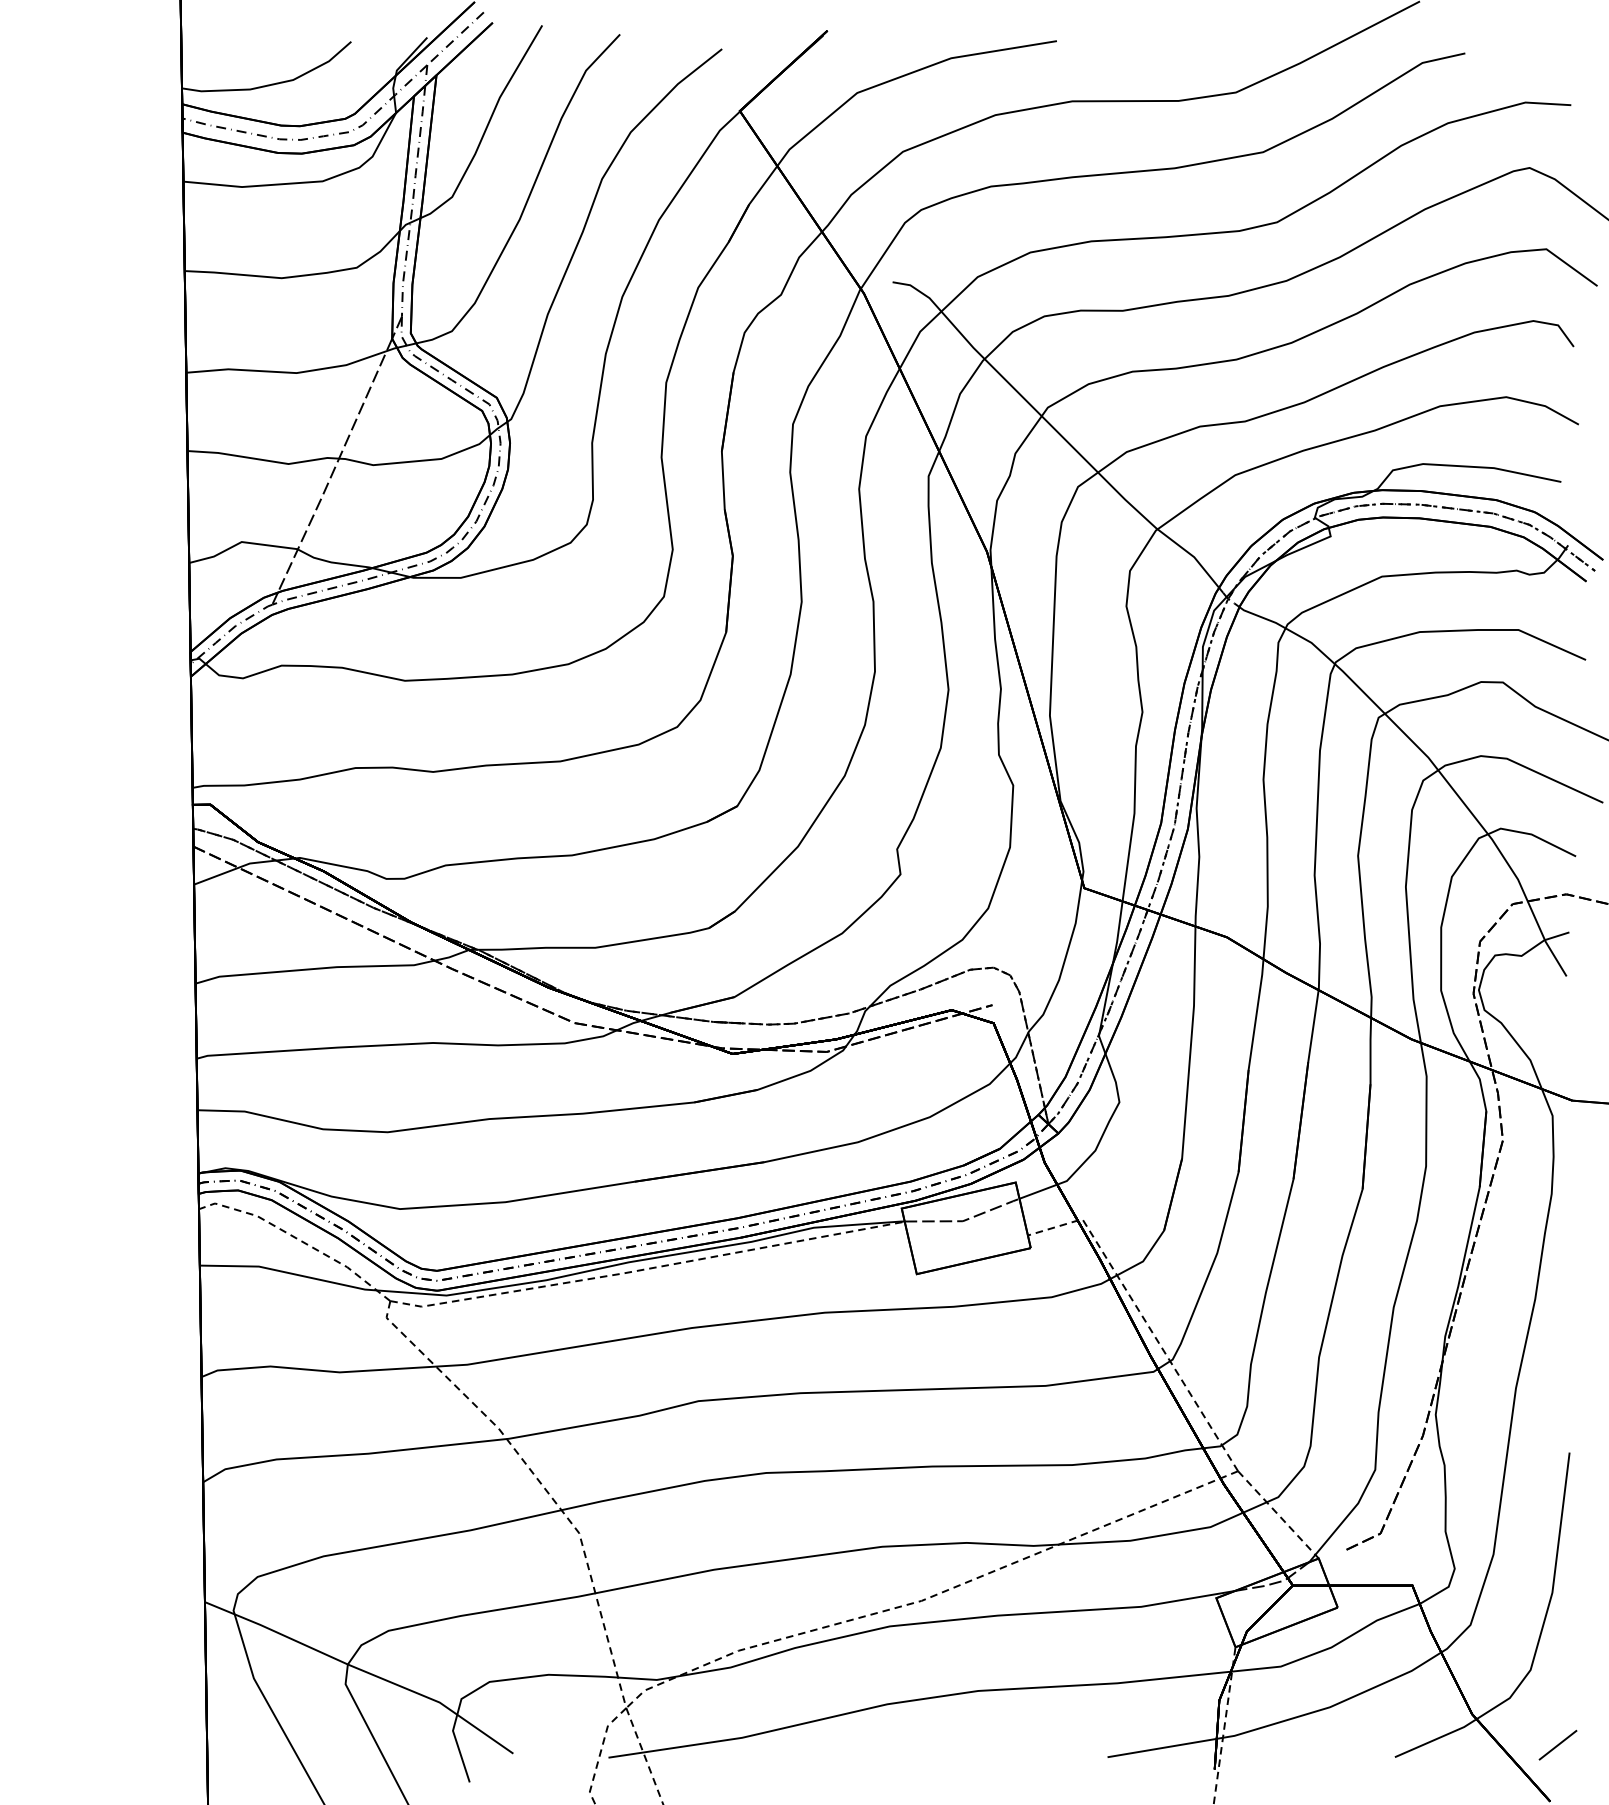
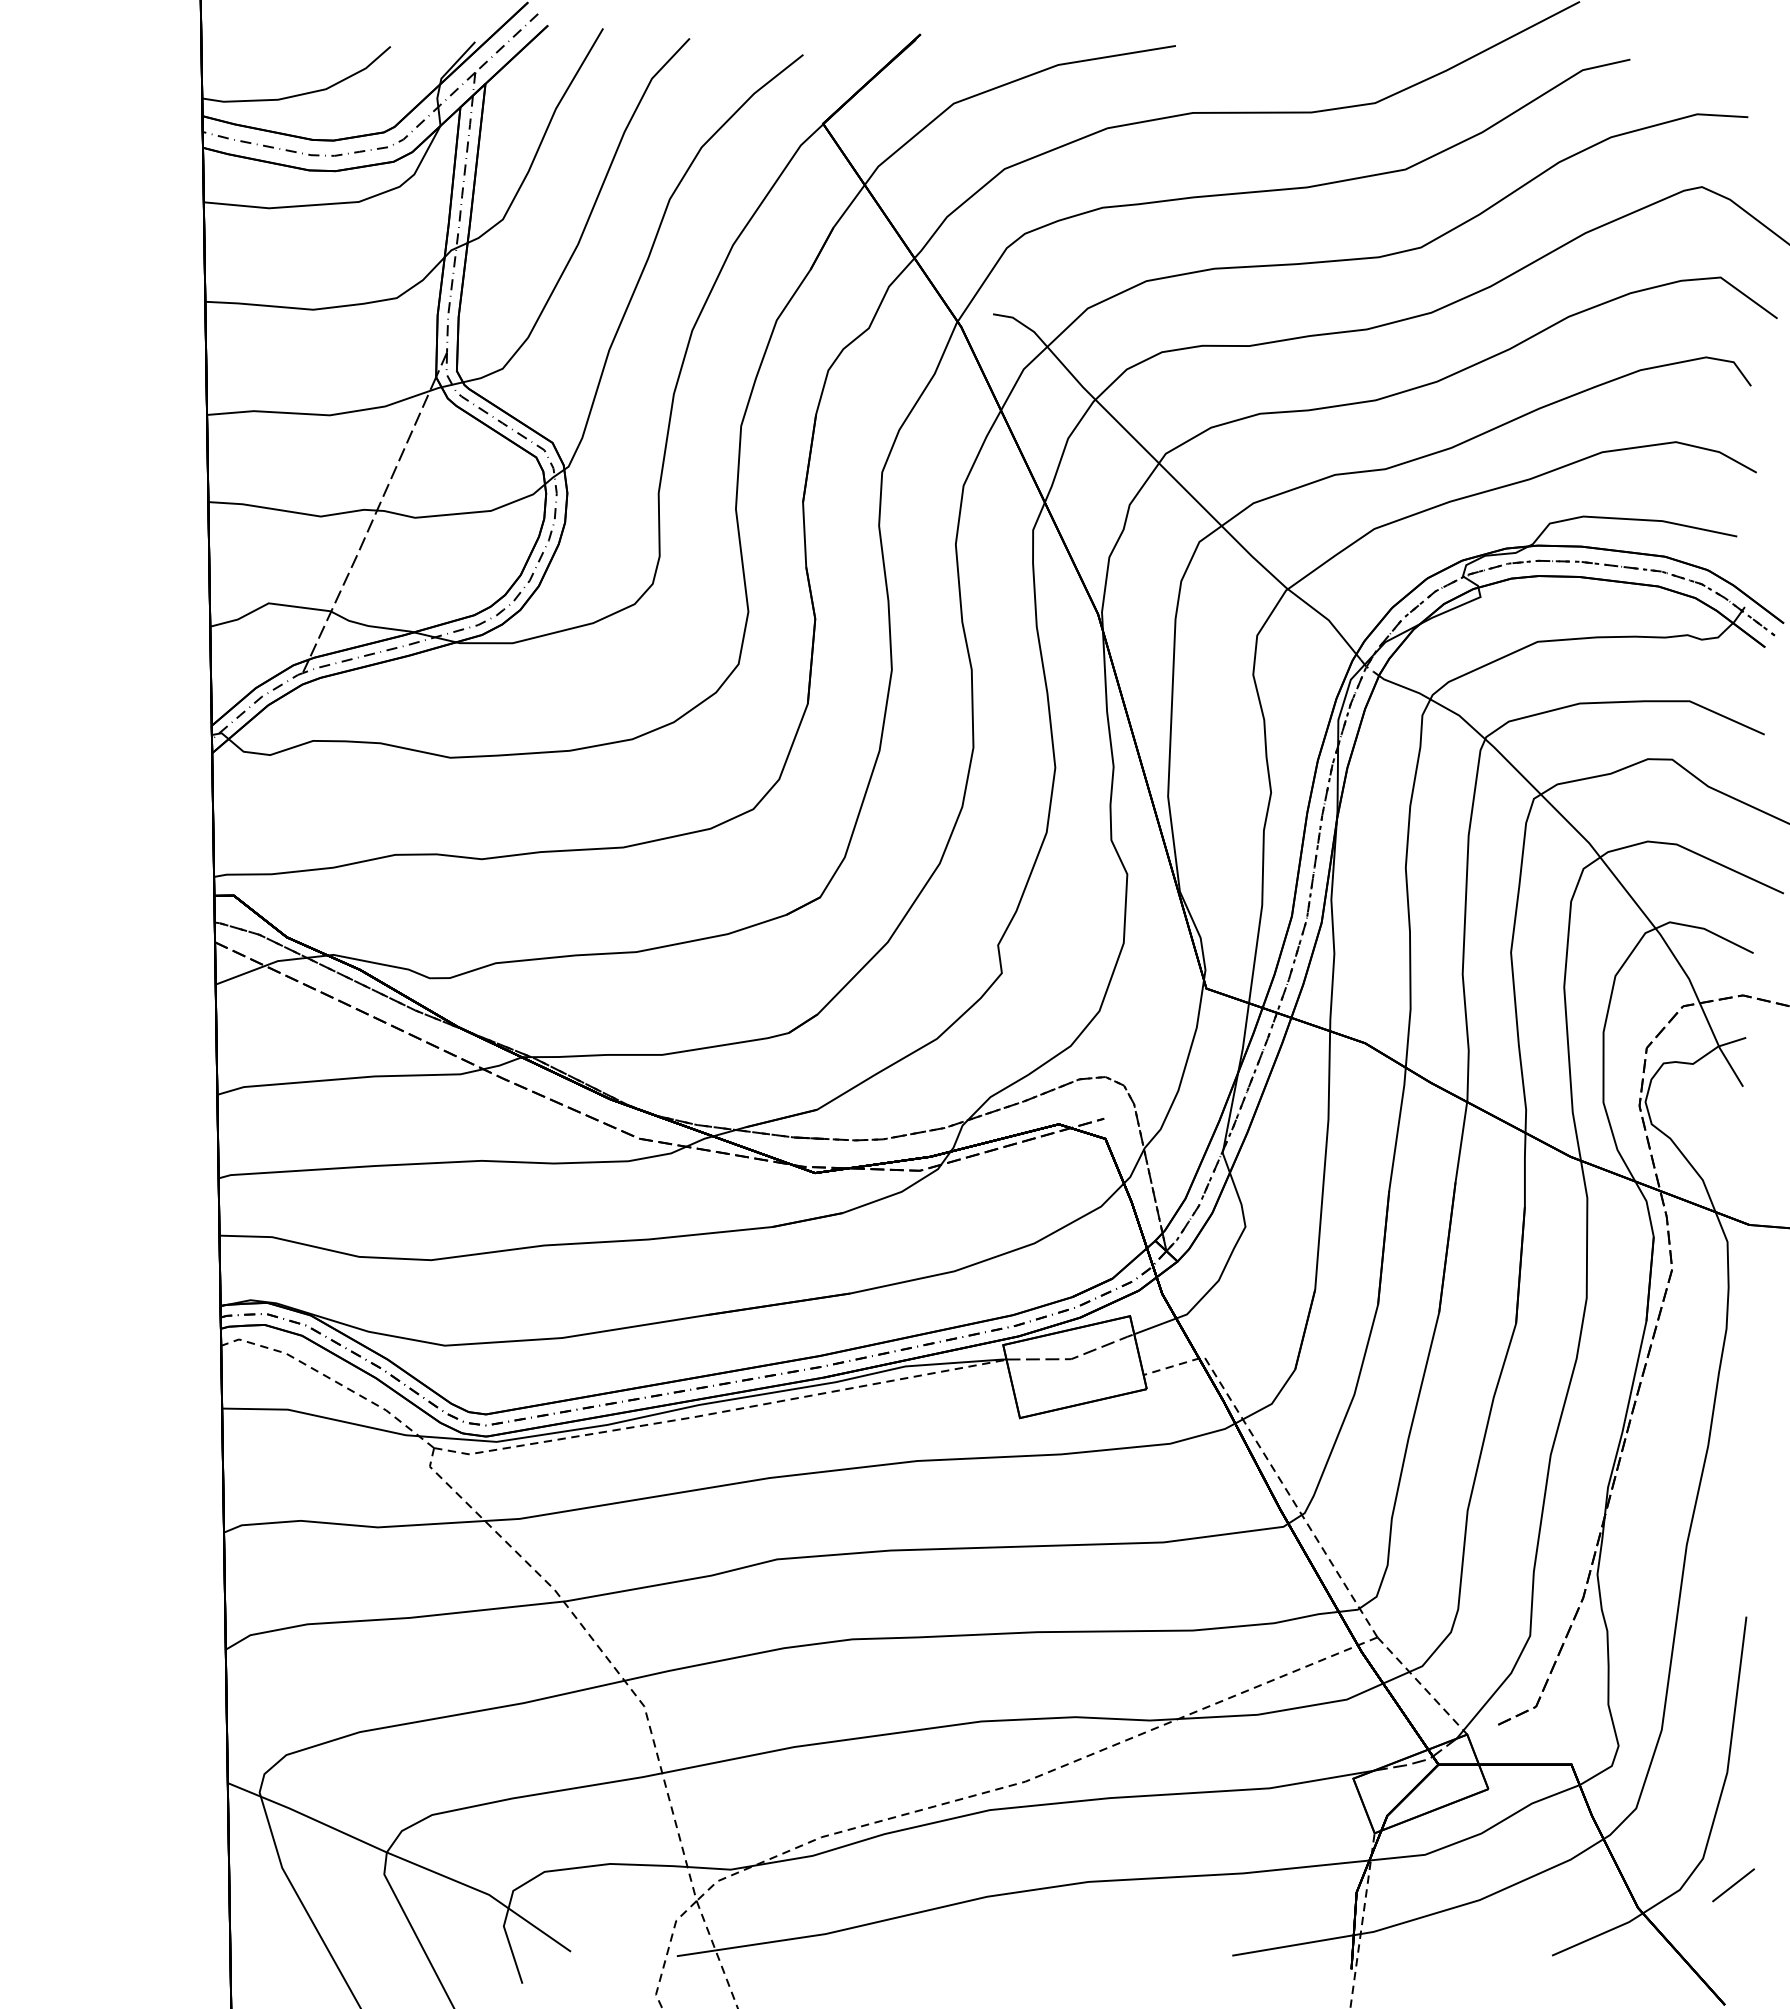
line: (1557, 1745) -> (1733, 1885), moved

